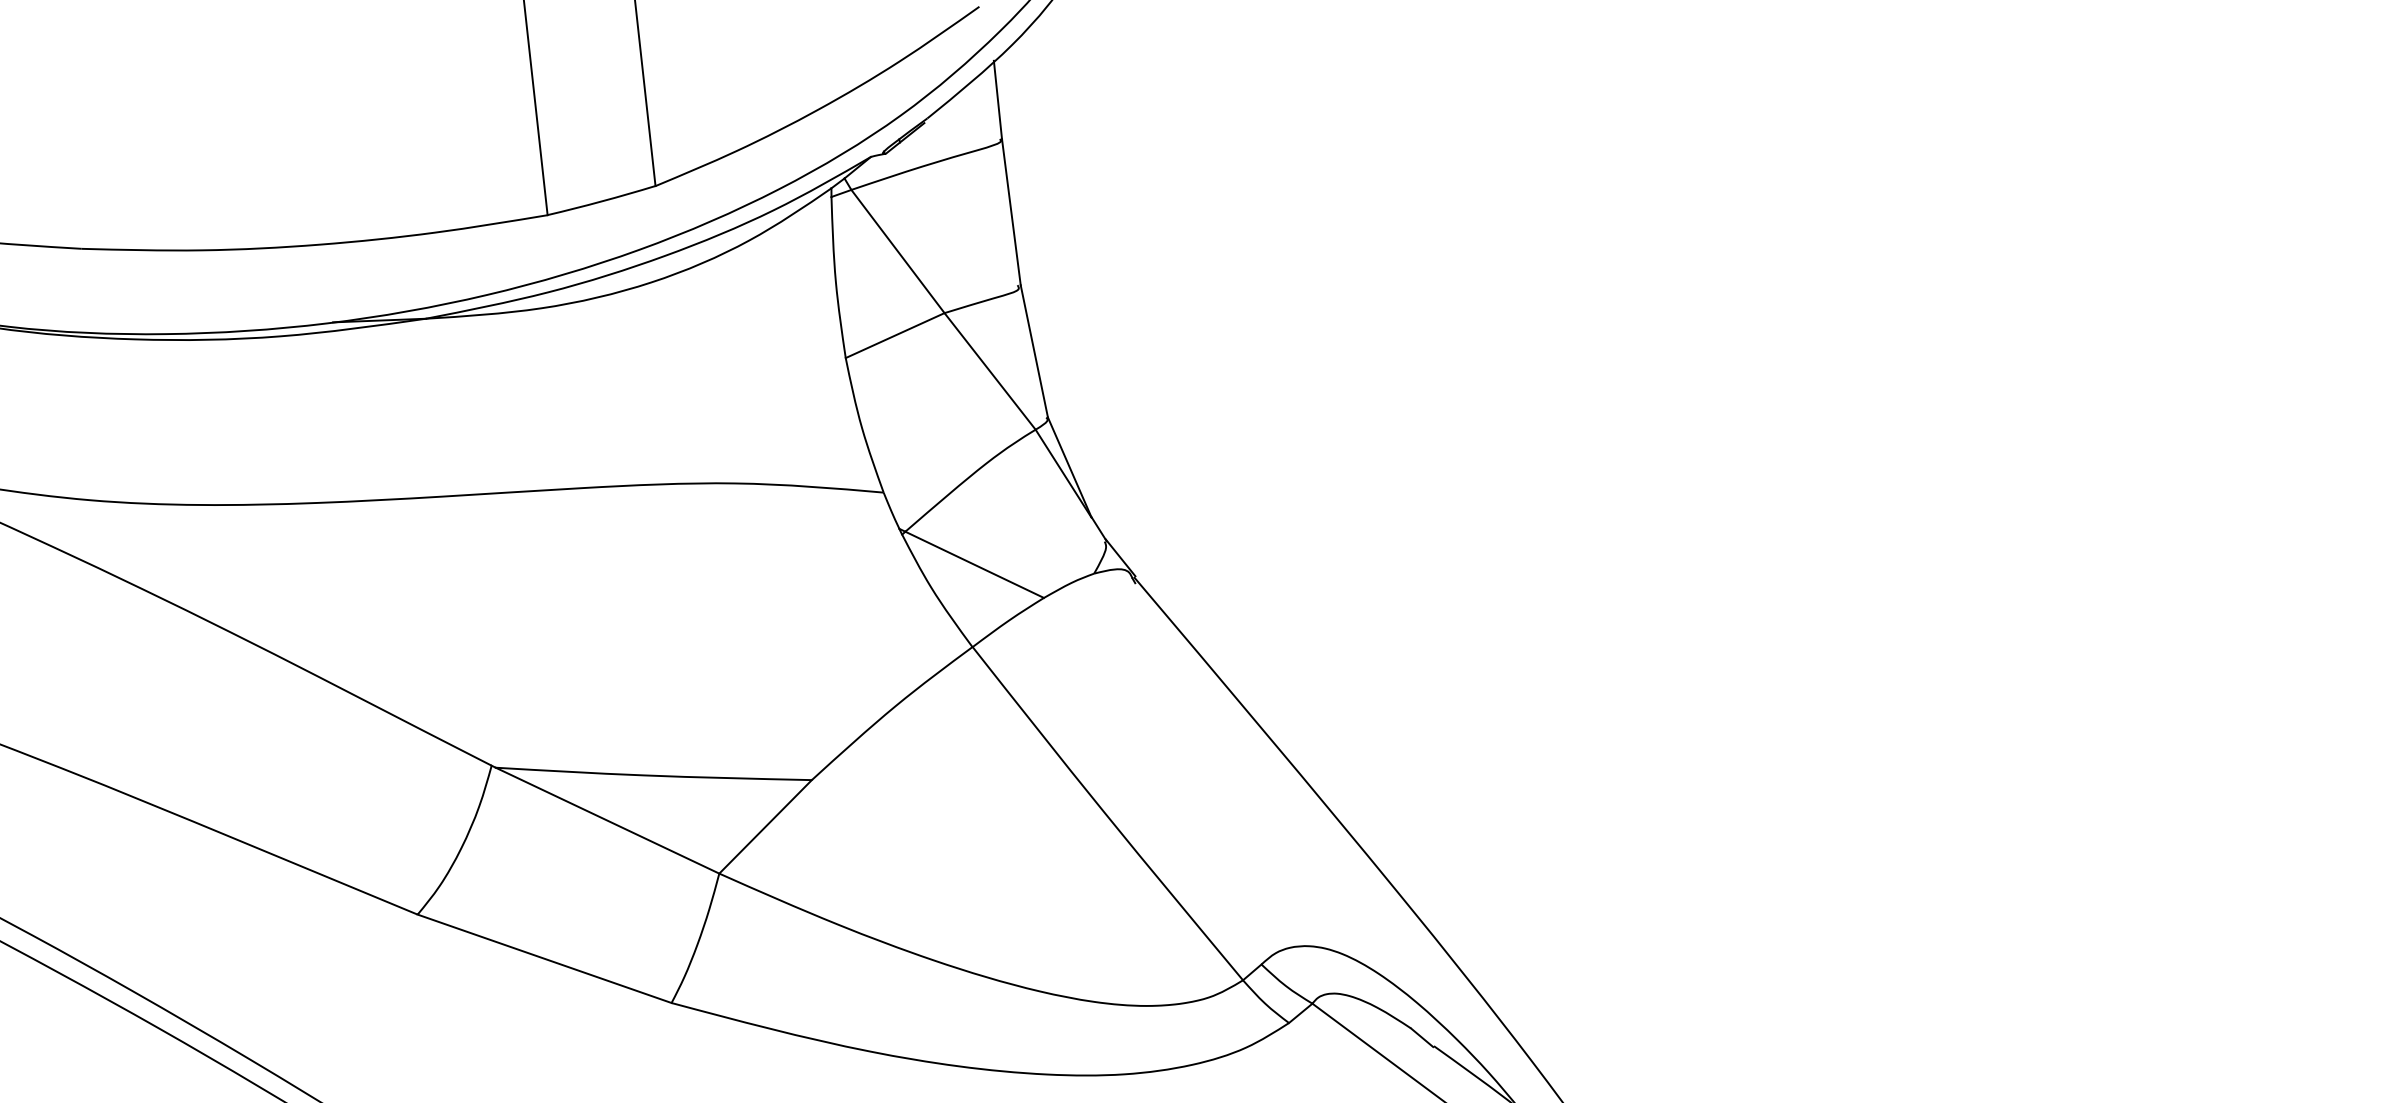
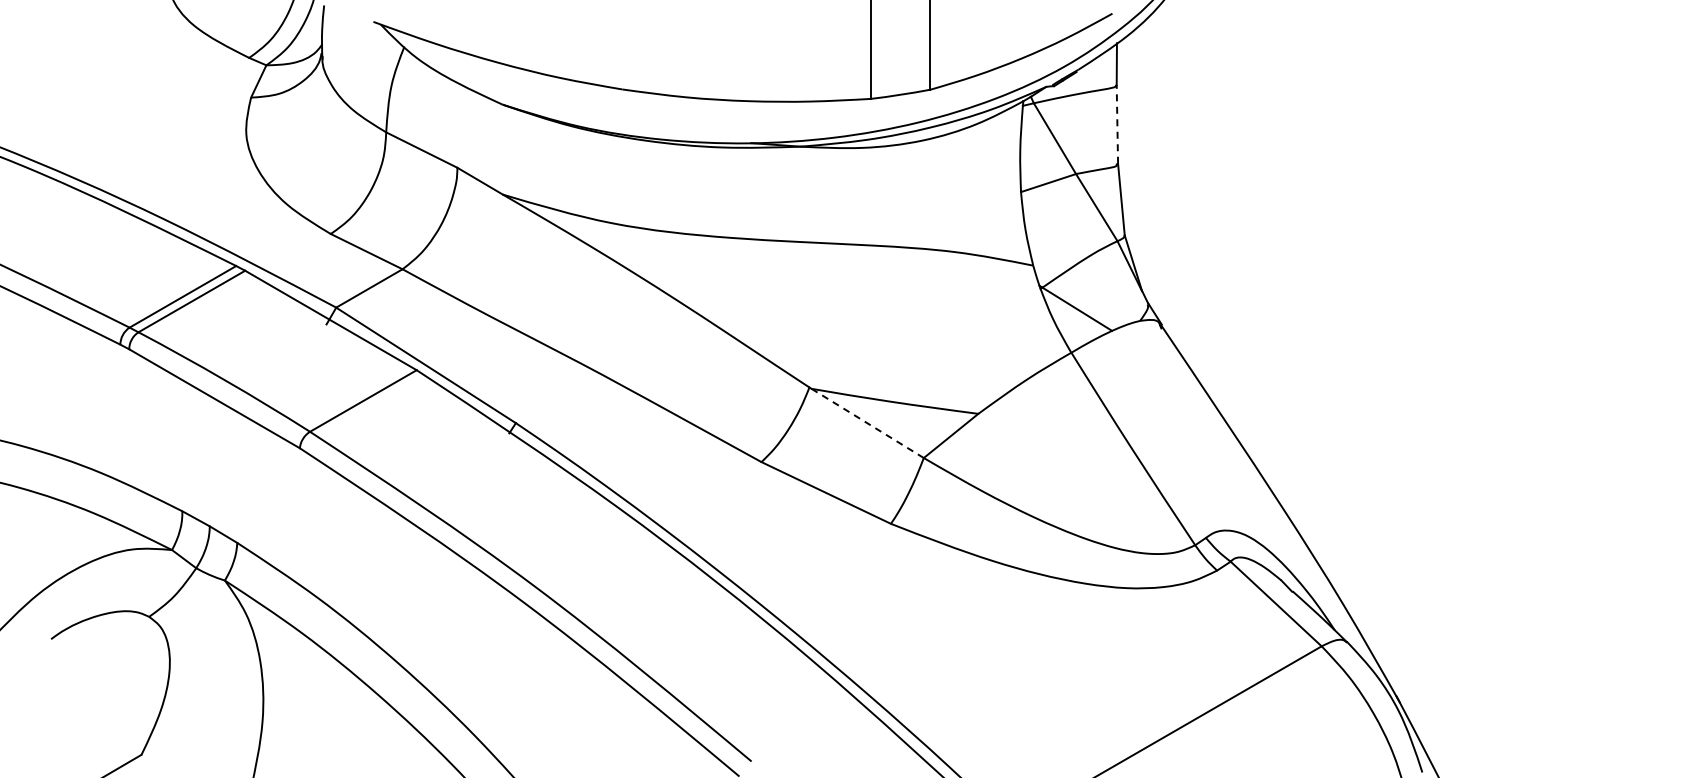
line: (1011, 210) -> (1117, 123), solid -> dashed
line: (607, 820) -> (867, 423), solid -> dashed

